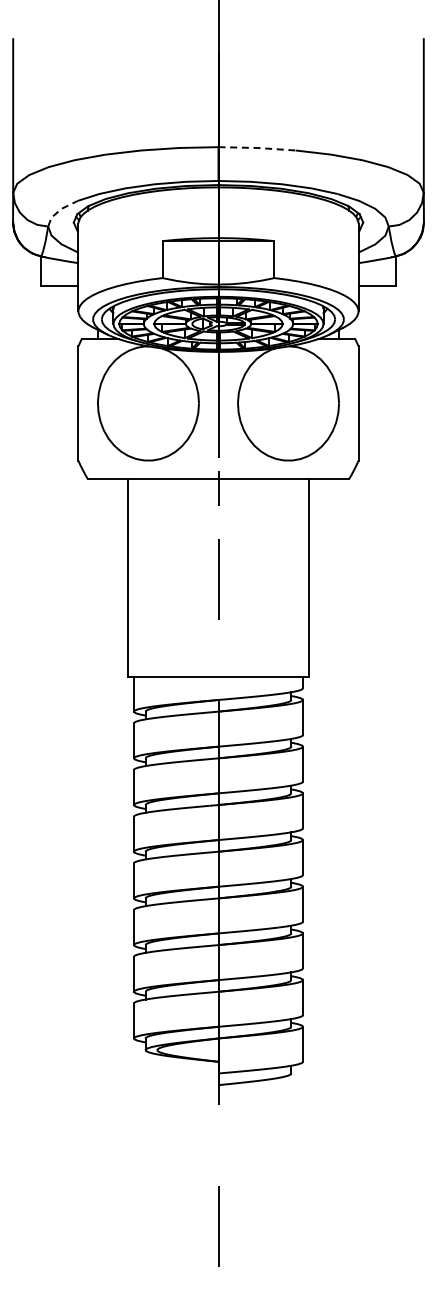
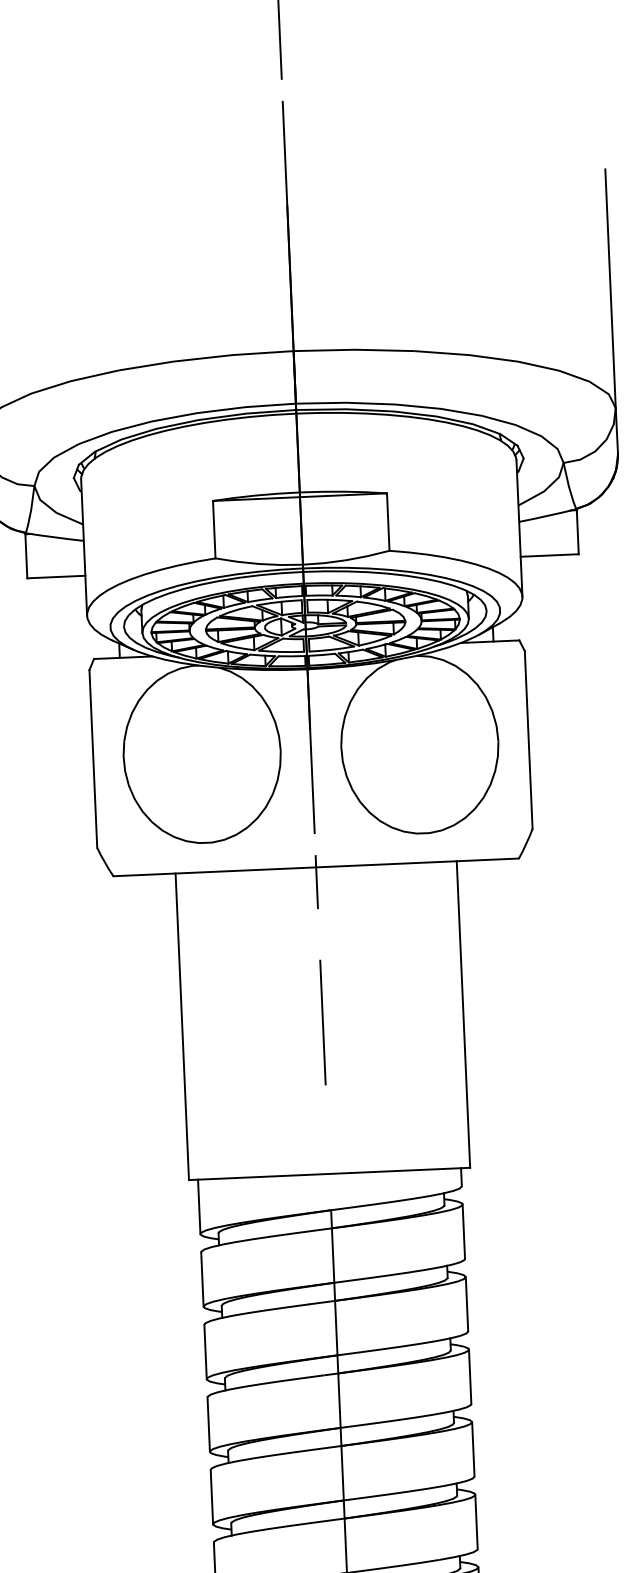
line: (257, 148) -> (354, 350), dashed -> solid
line: (60, 210) -> (52, 460), dashed -> solid

